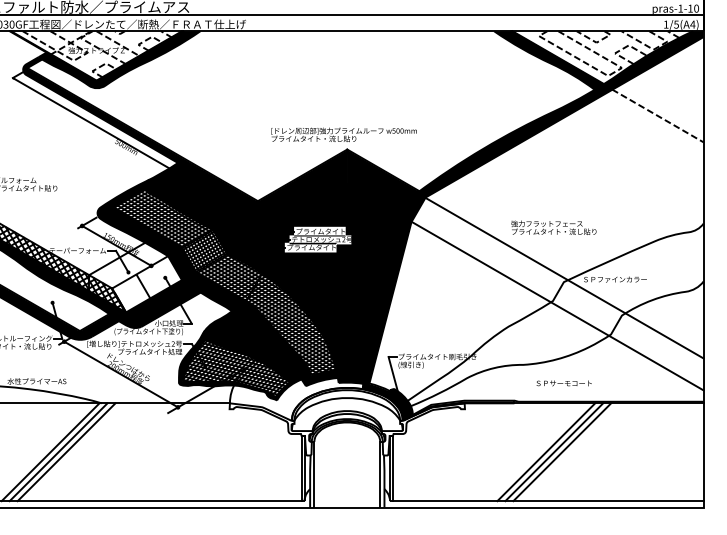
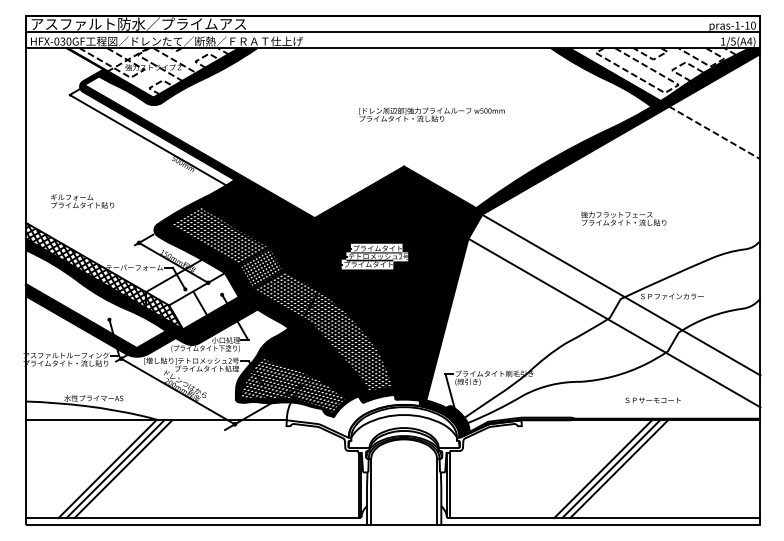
text: (343, 134) -> (431, 114), moved
text: (553, 227) -> (623, 218), moved
text: (563, 383) -> (652, 400), moved

